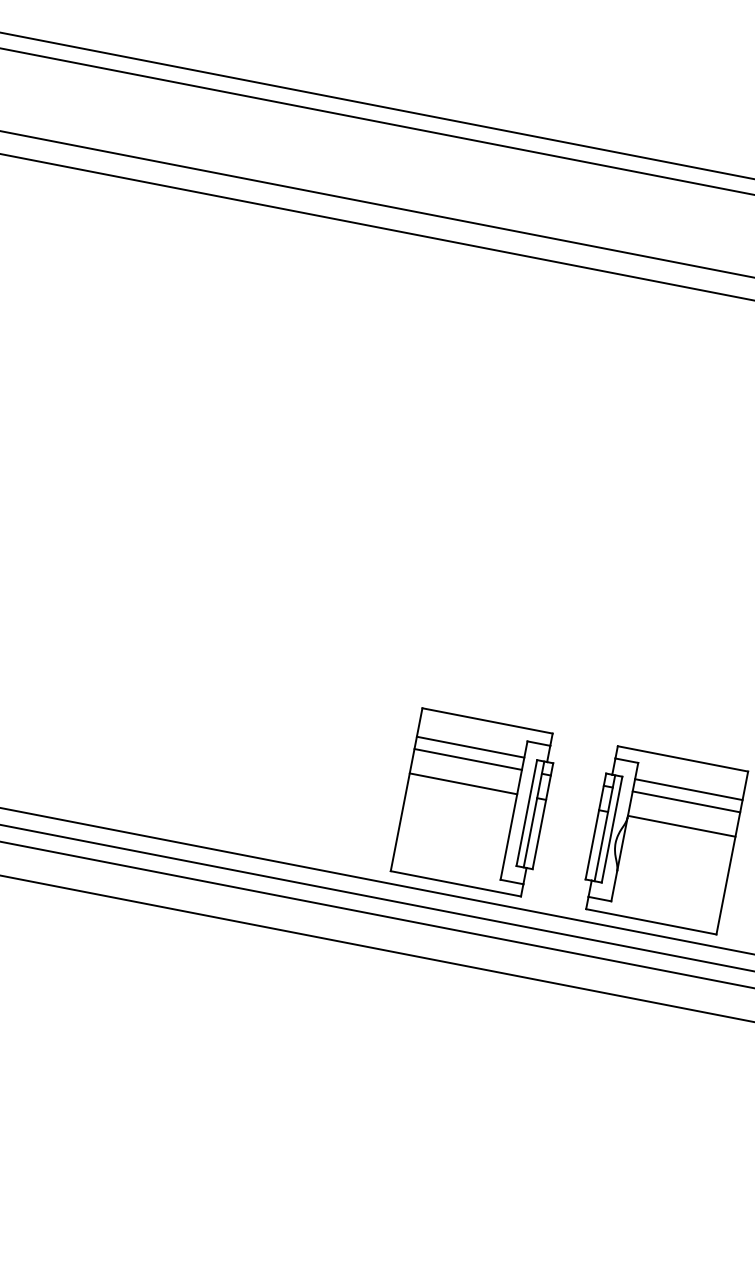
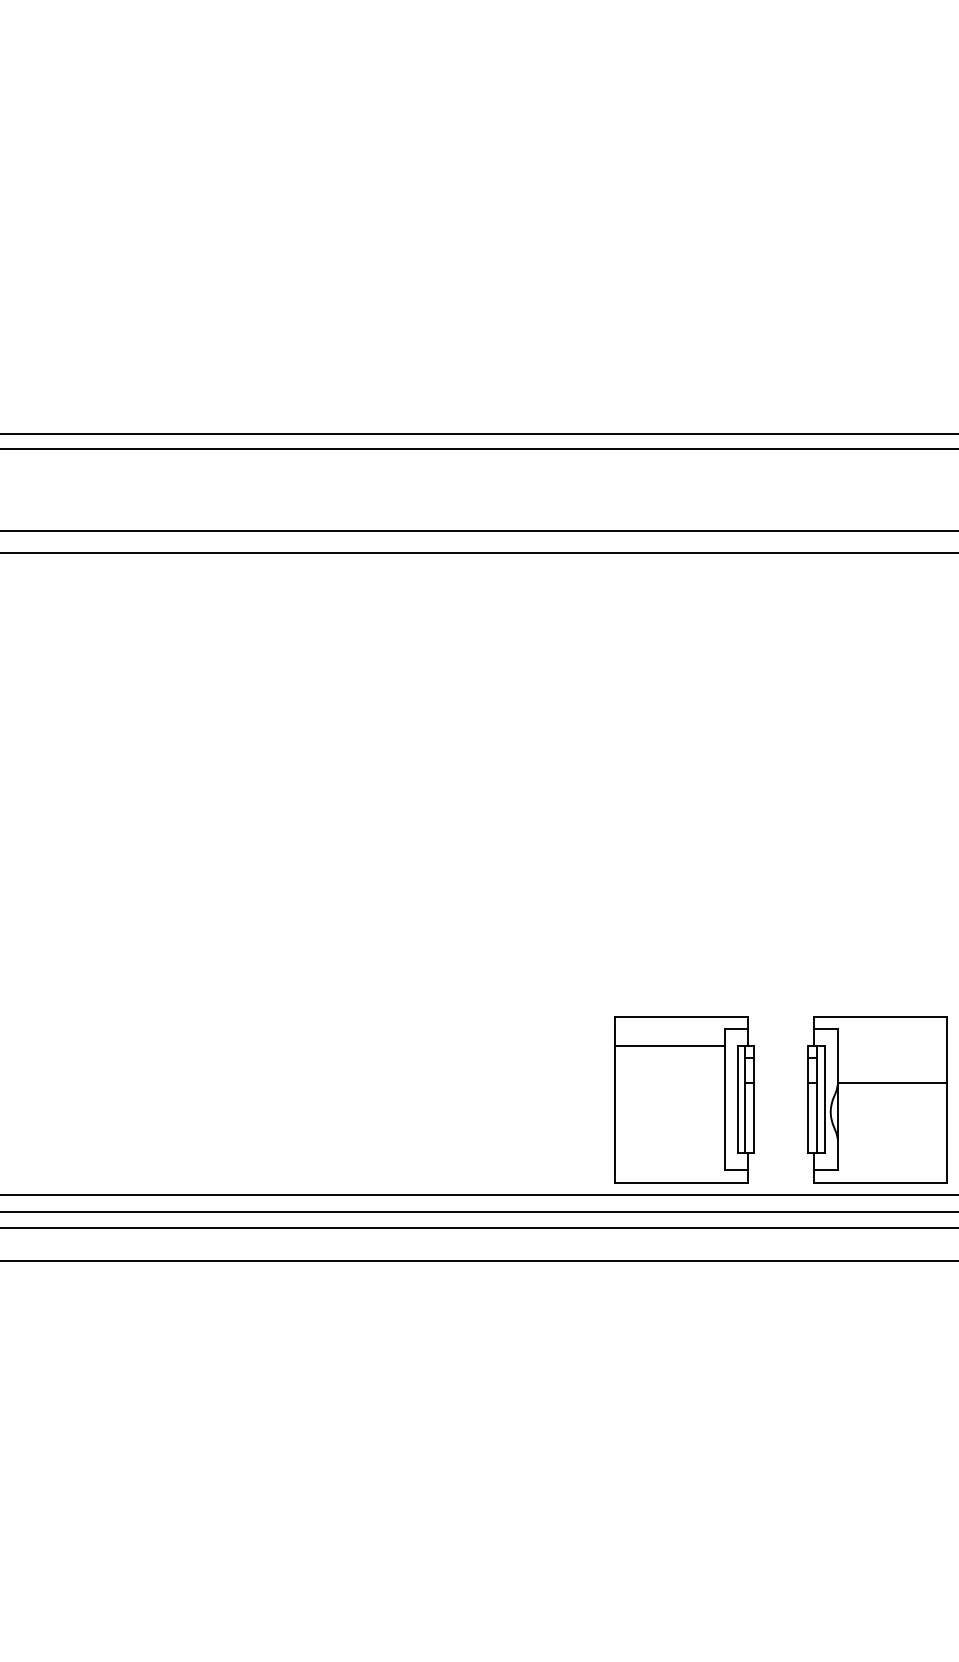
line: (467, 759) -> (669, 1058), removed
line: (462, 783) -> (669, 1082), removed
line: (688, 789) -> (892, 1045), removed
line: (686, 802) -> (892, 1058), removed

